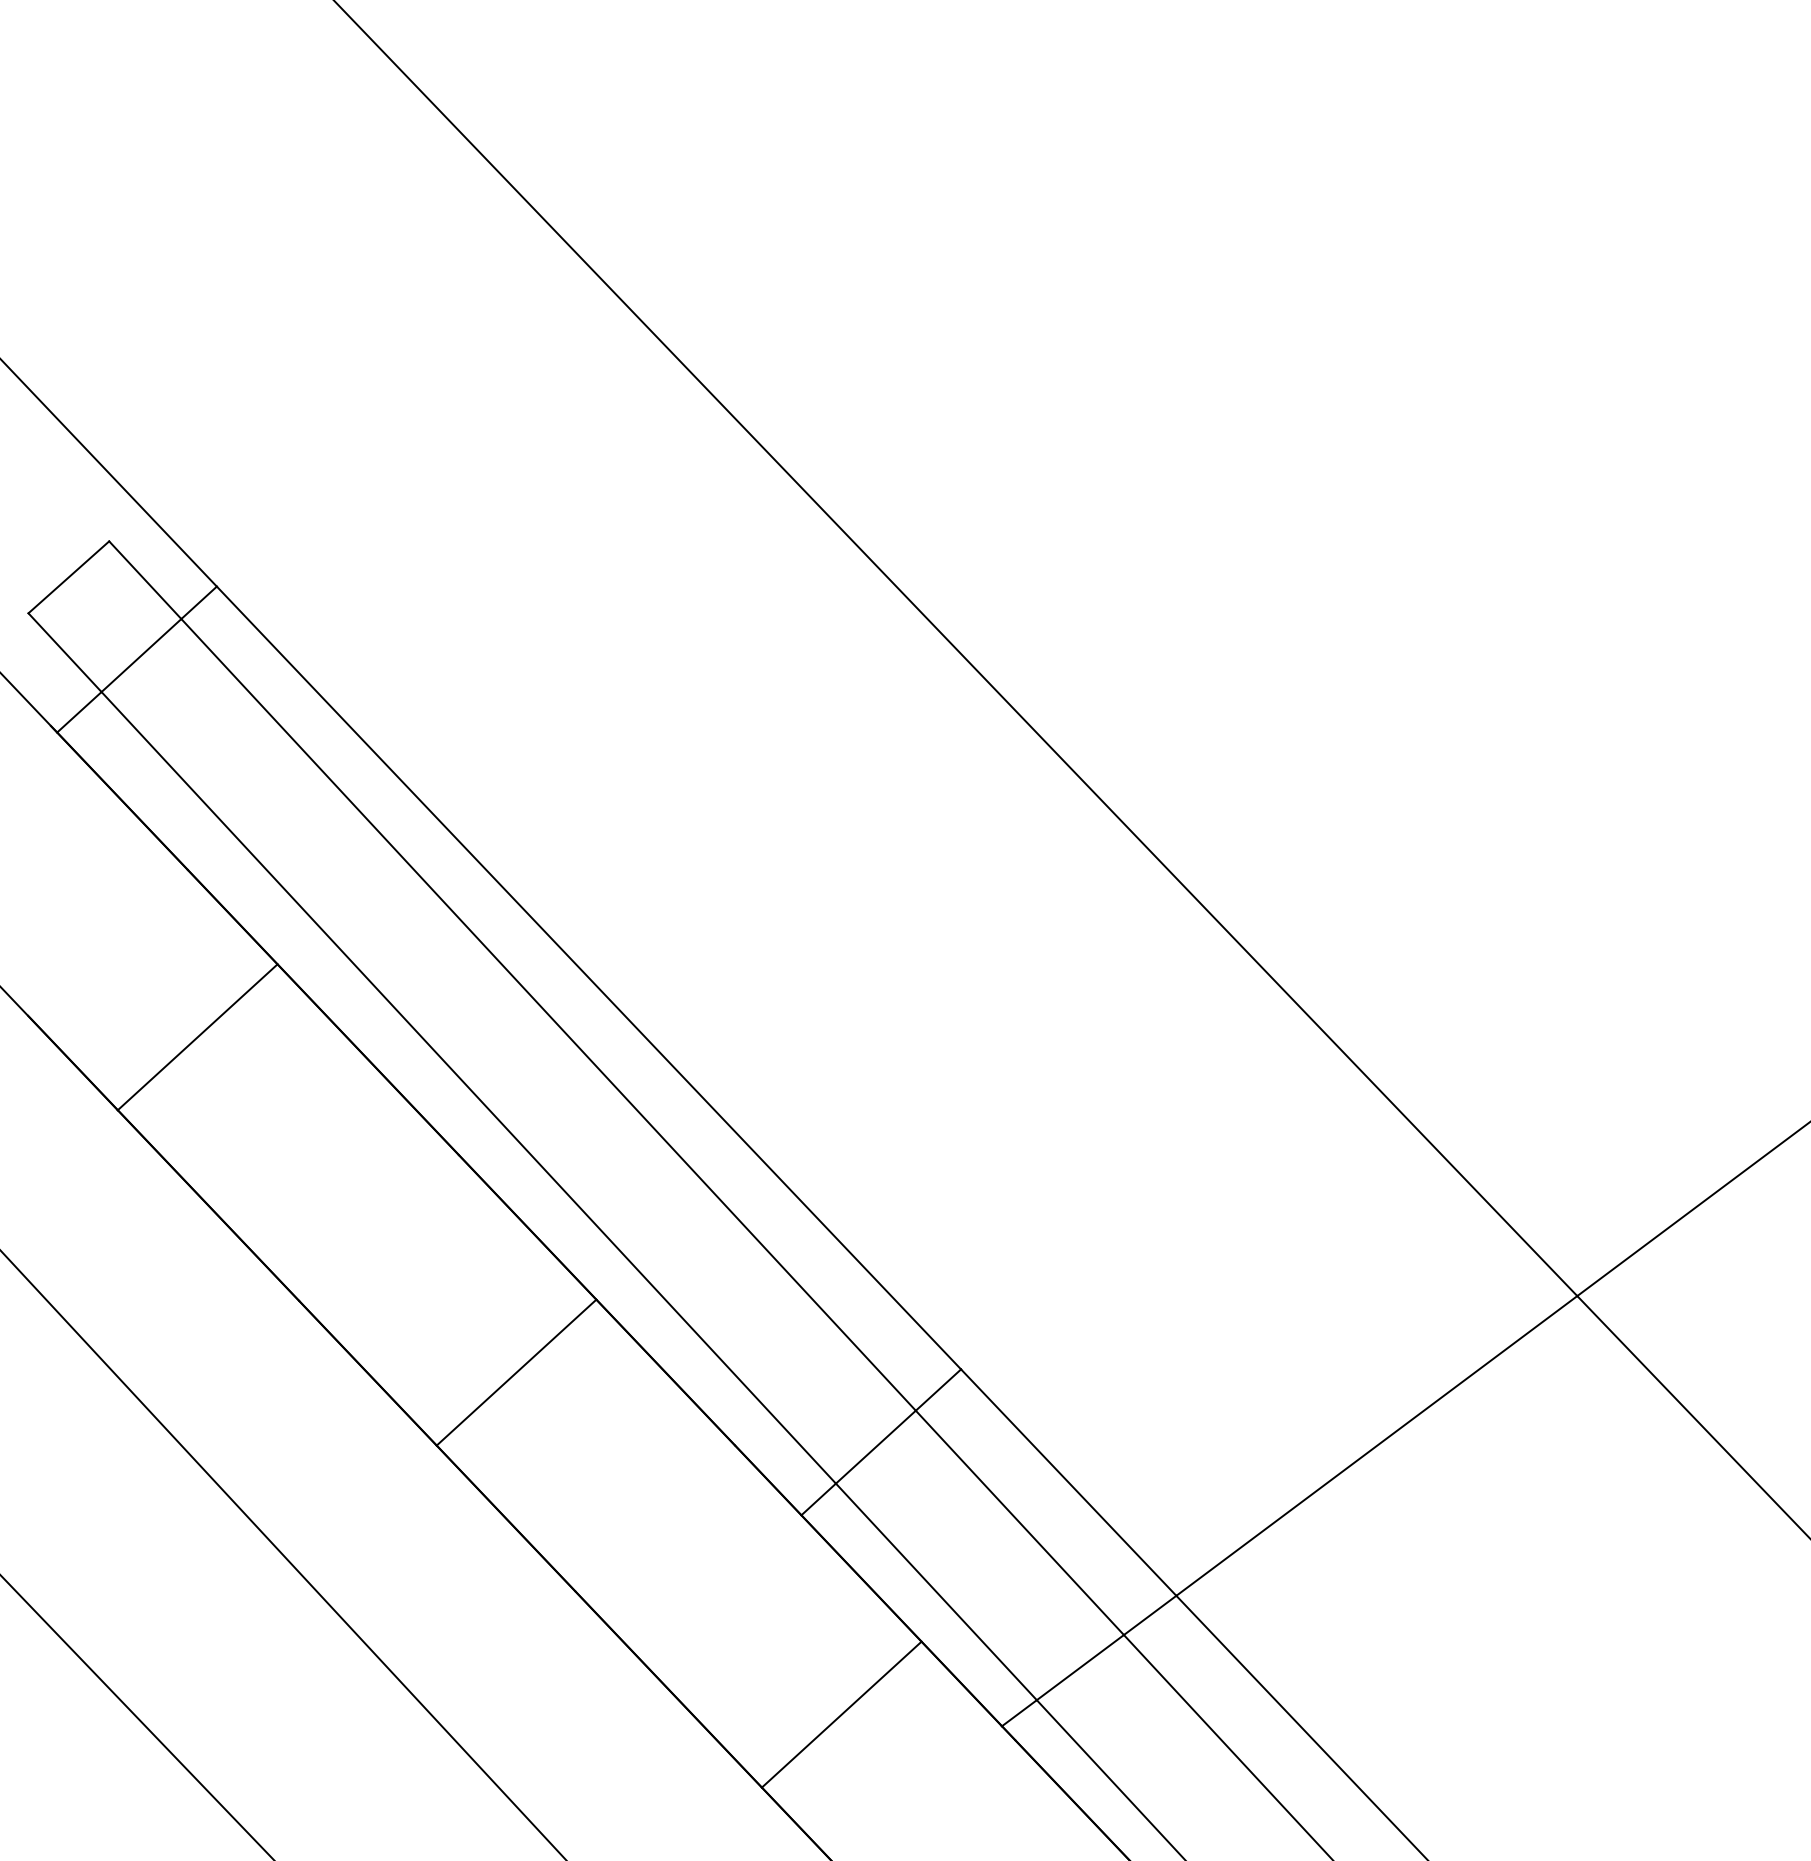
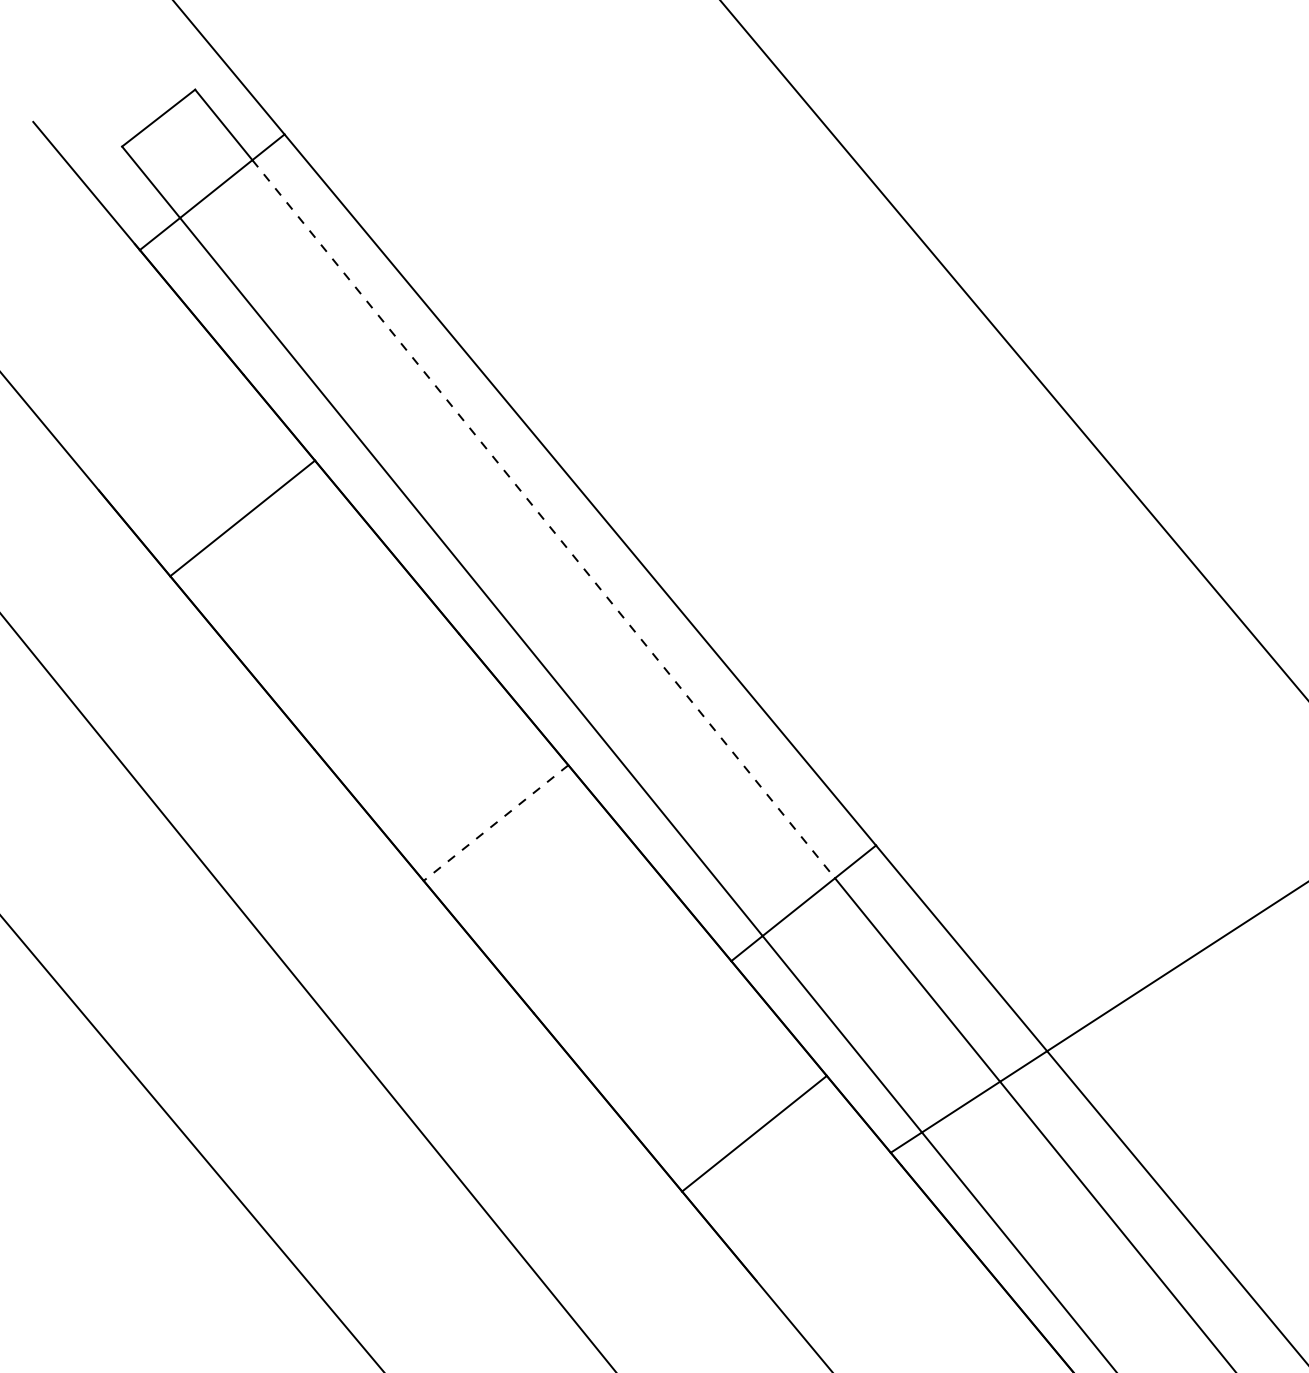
line: (548, 1014) -> (543, 518), solid -> dashed
line: (516, 1372) -> (496, 822), solid -> dashed

